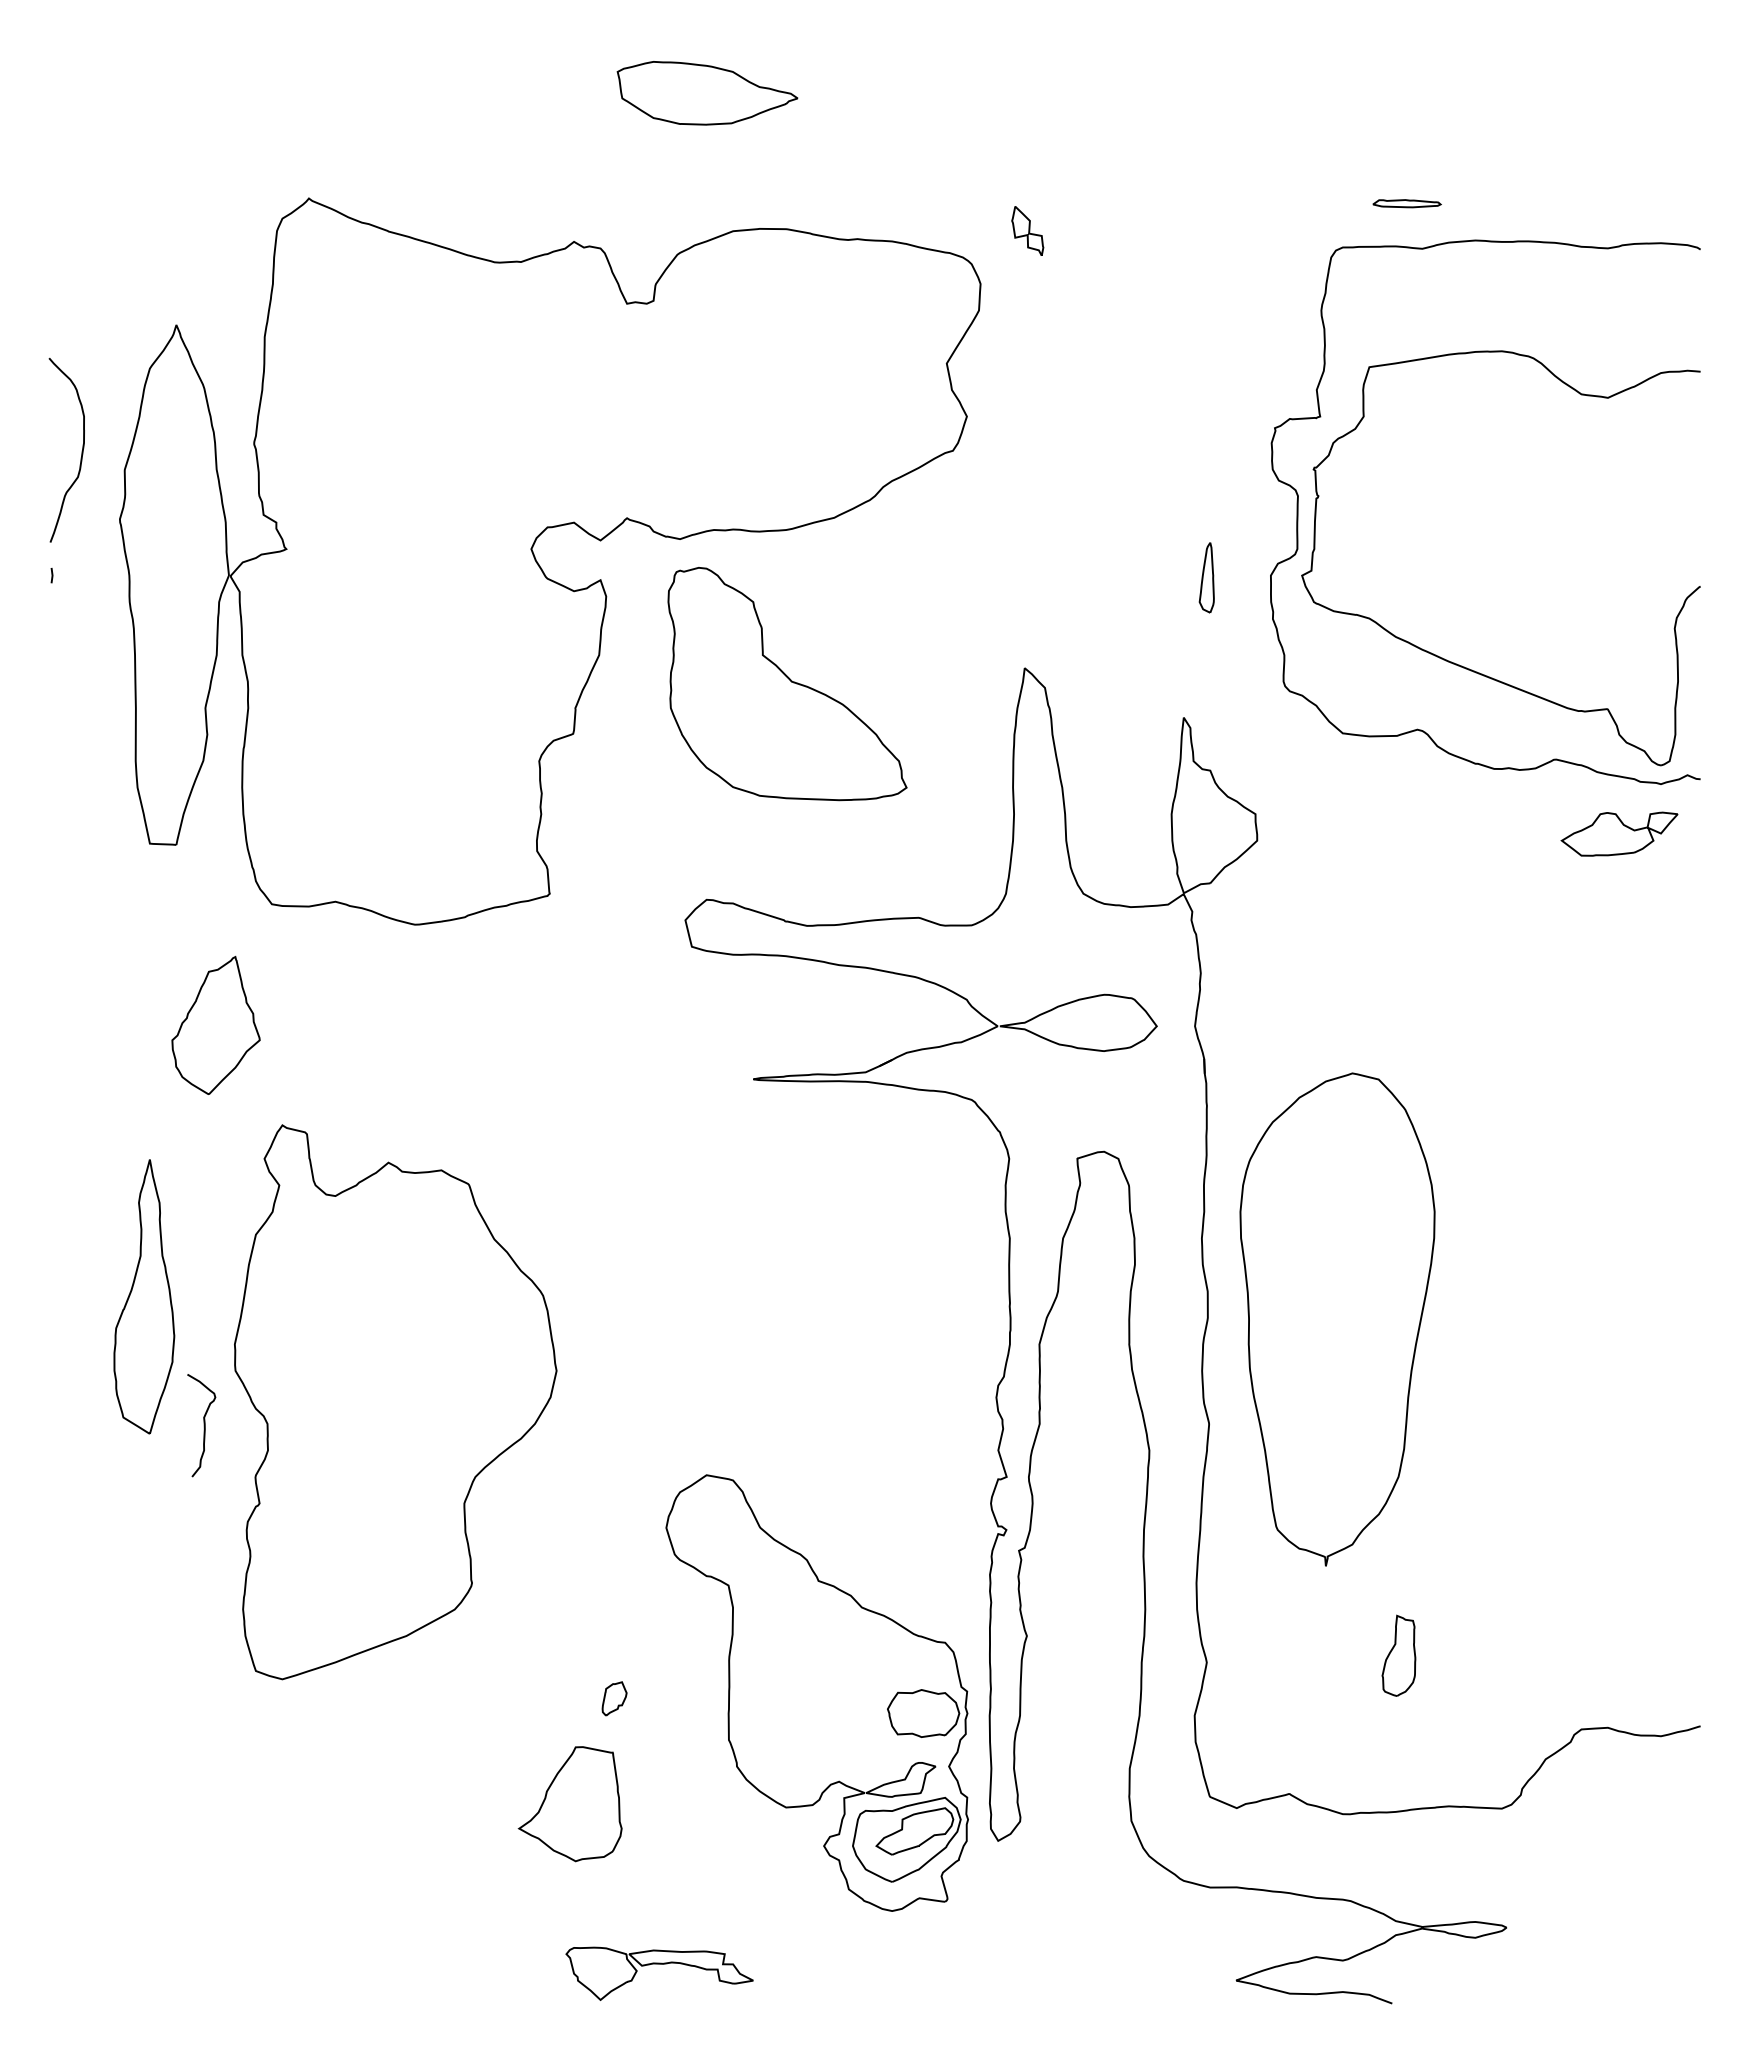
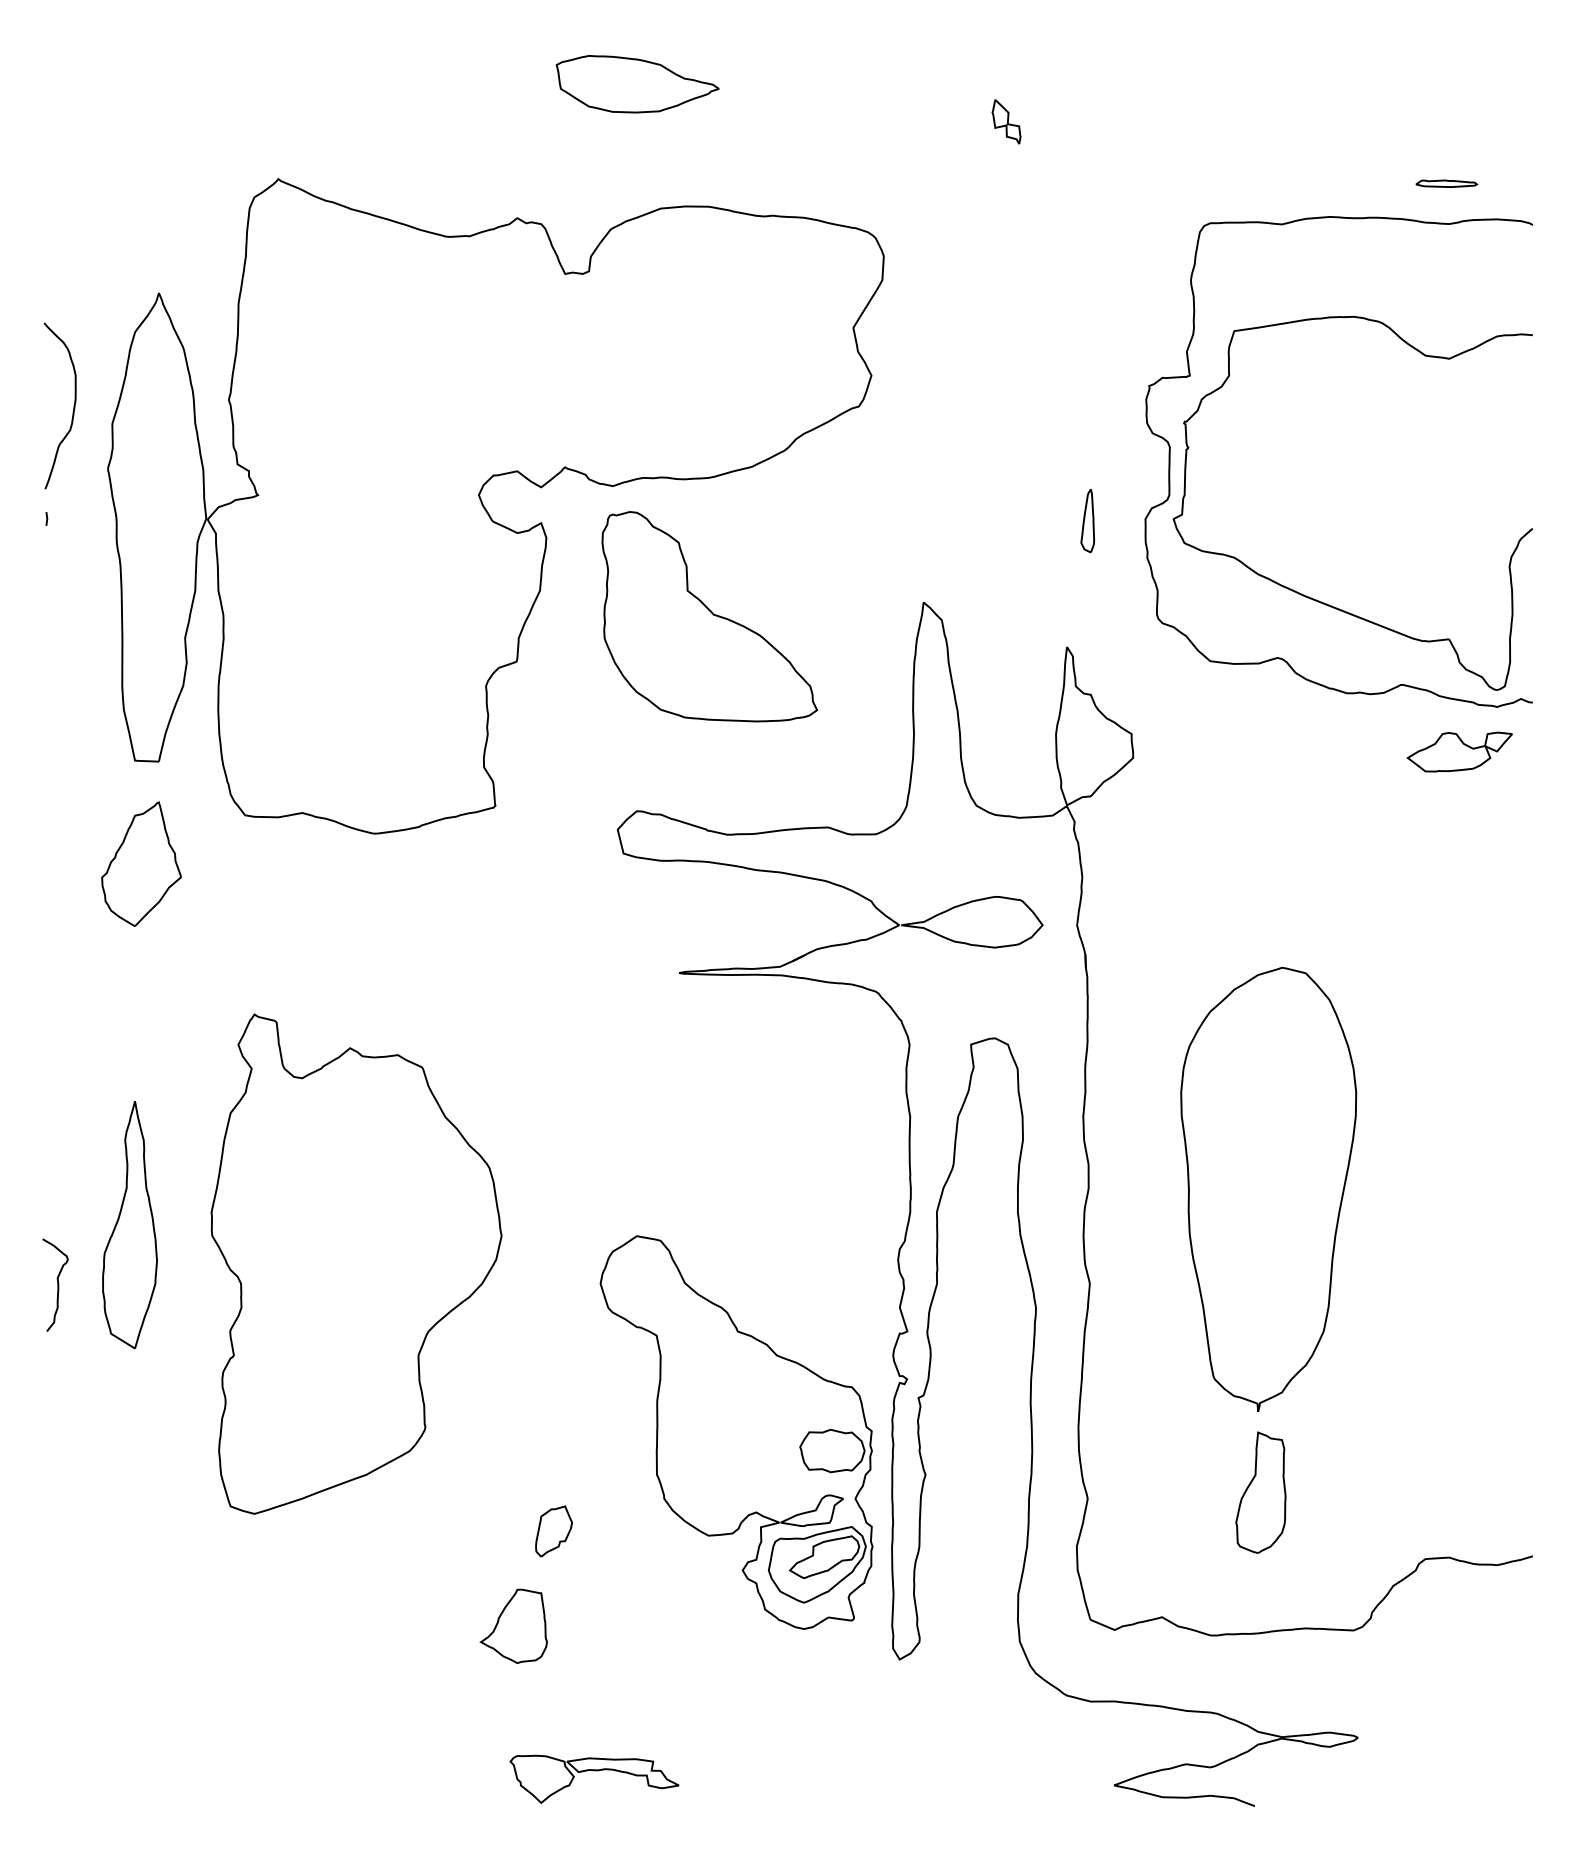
part: (1406, 203) -> (1446, 183), moved
part: (1027, 230) -> (1006, 121), moved
part: (215, 1024) -> (140, 863), moved
part: (144, 1296) -> (130, 1224), moved
part: (1337, 1319) -> (1268, 1189), moved
curve: (203, 1425) -> (57, 1285), moved
part: (1398, 1655) -> (1260, 1492), size x1.67
part: (816, 1692) -> (735, 1432), moved
part: (614, 1698) -> (553, 1531), size x1.67
part: (569, 1803) -> (513, 1625), size x0.71

